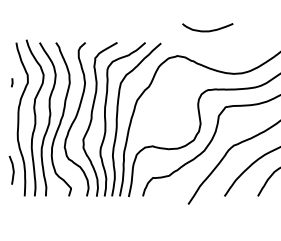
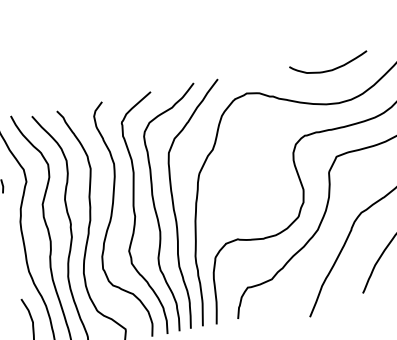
curve: (207, 30) -> (329, 69), moved

